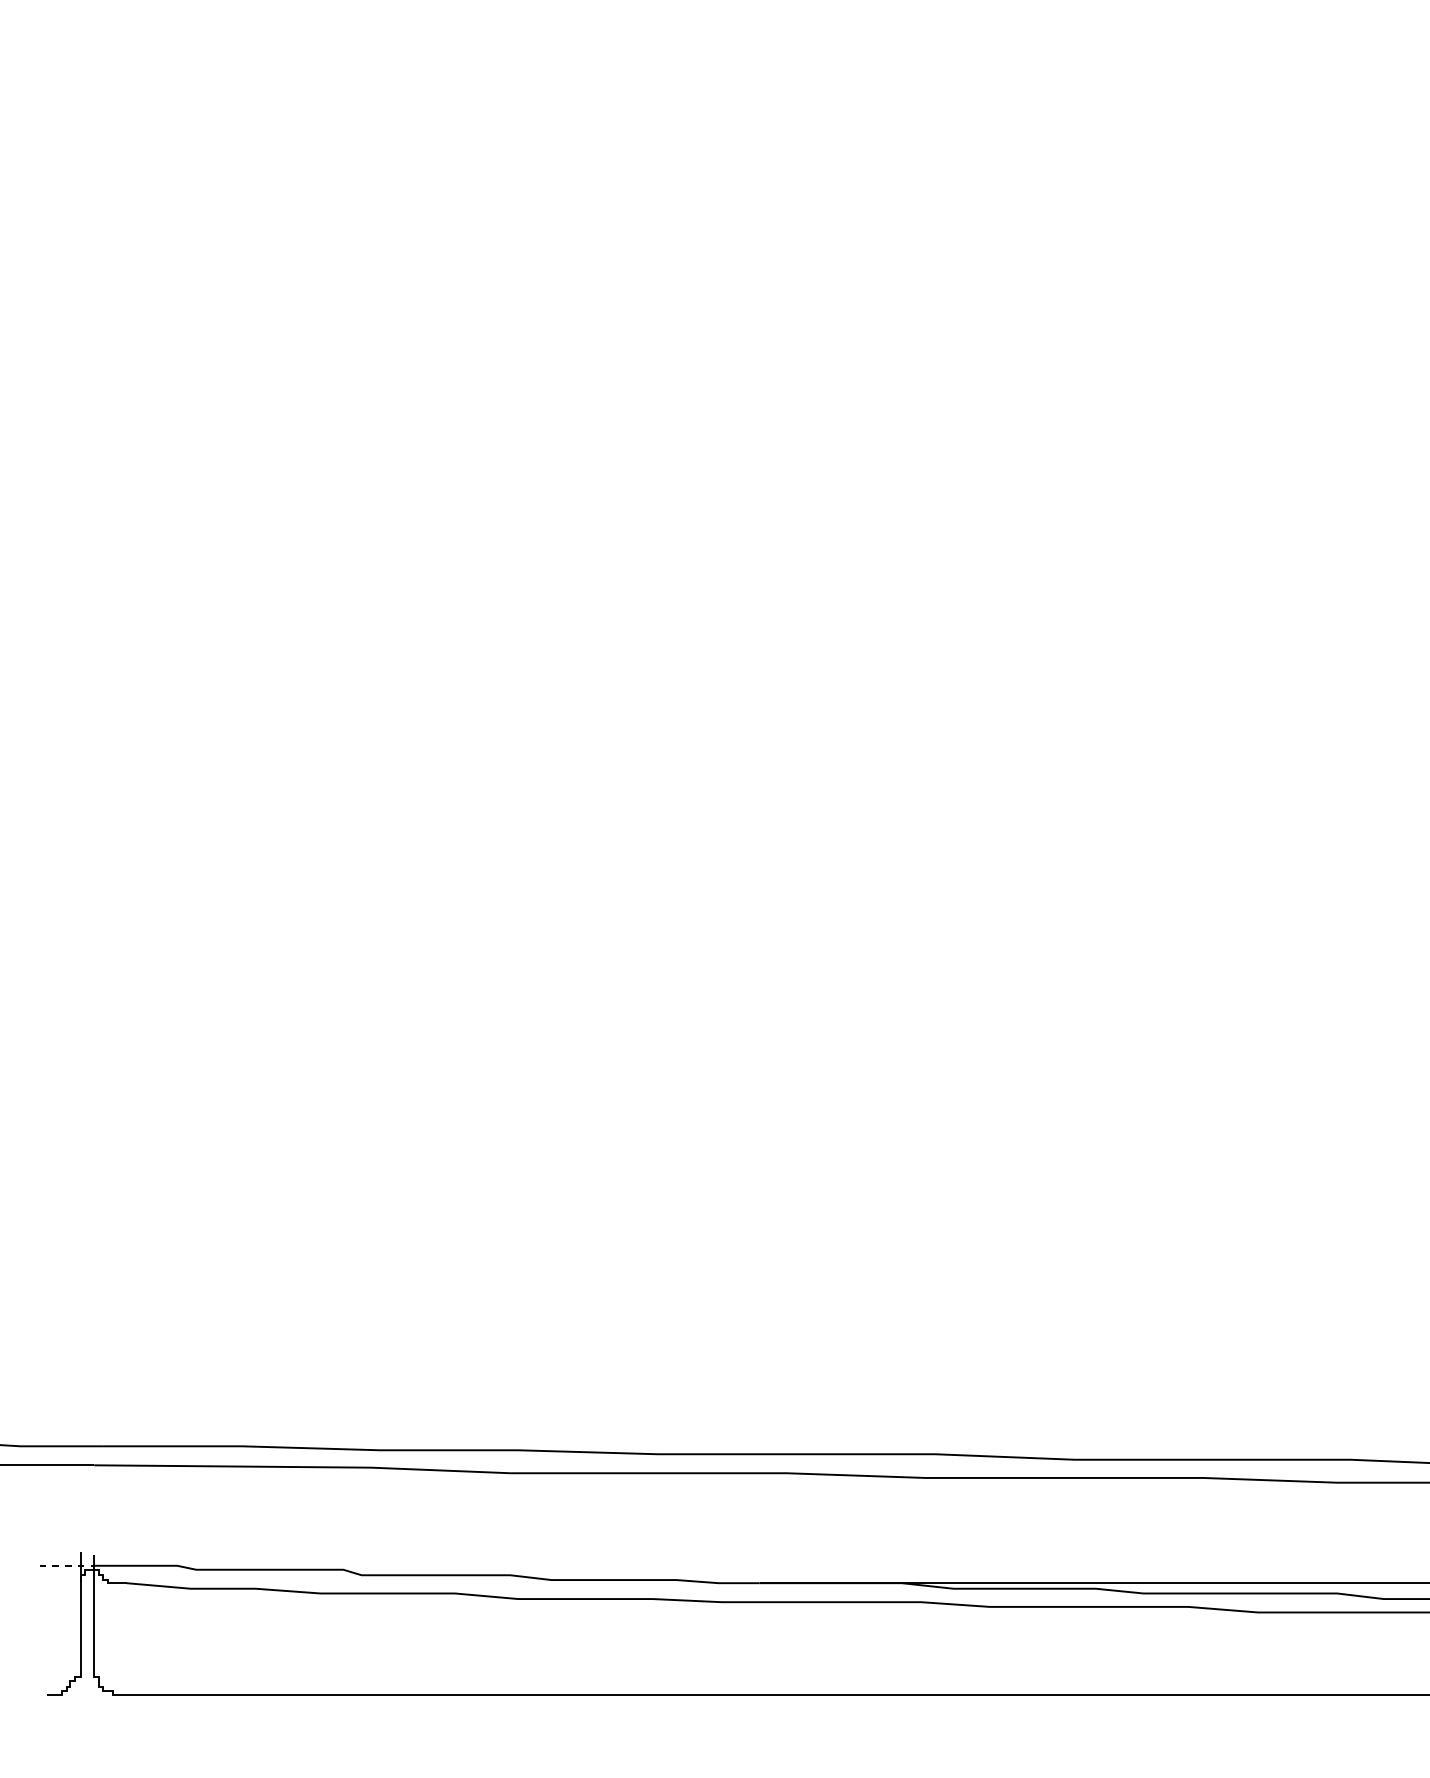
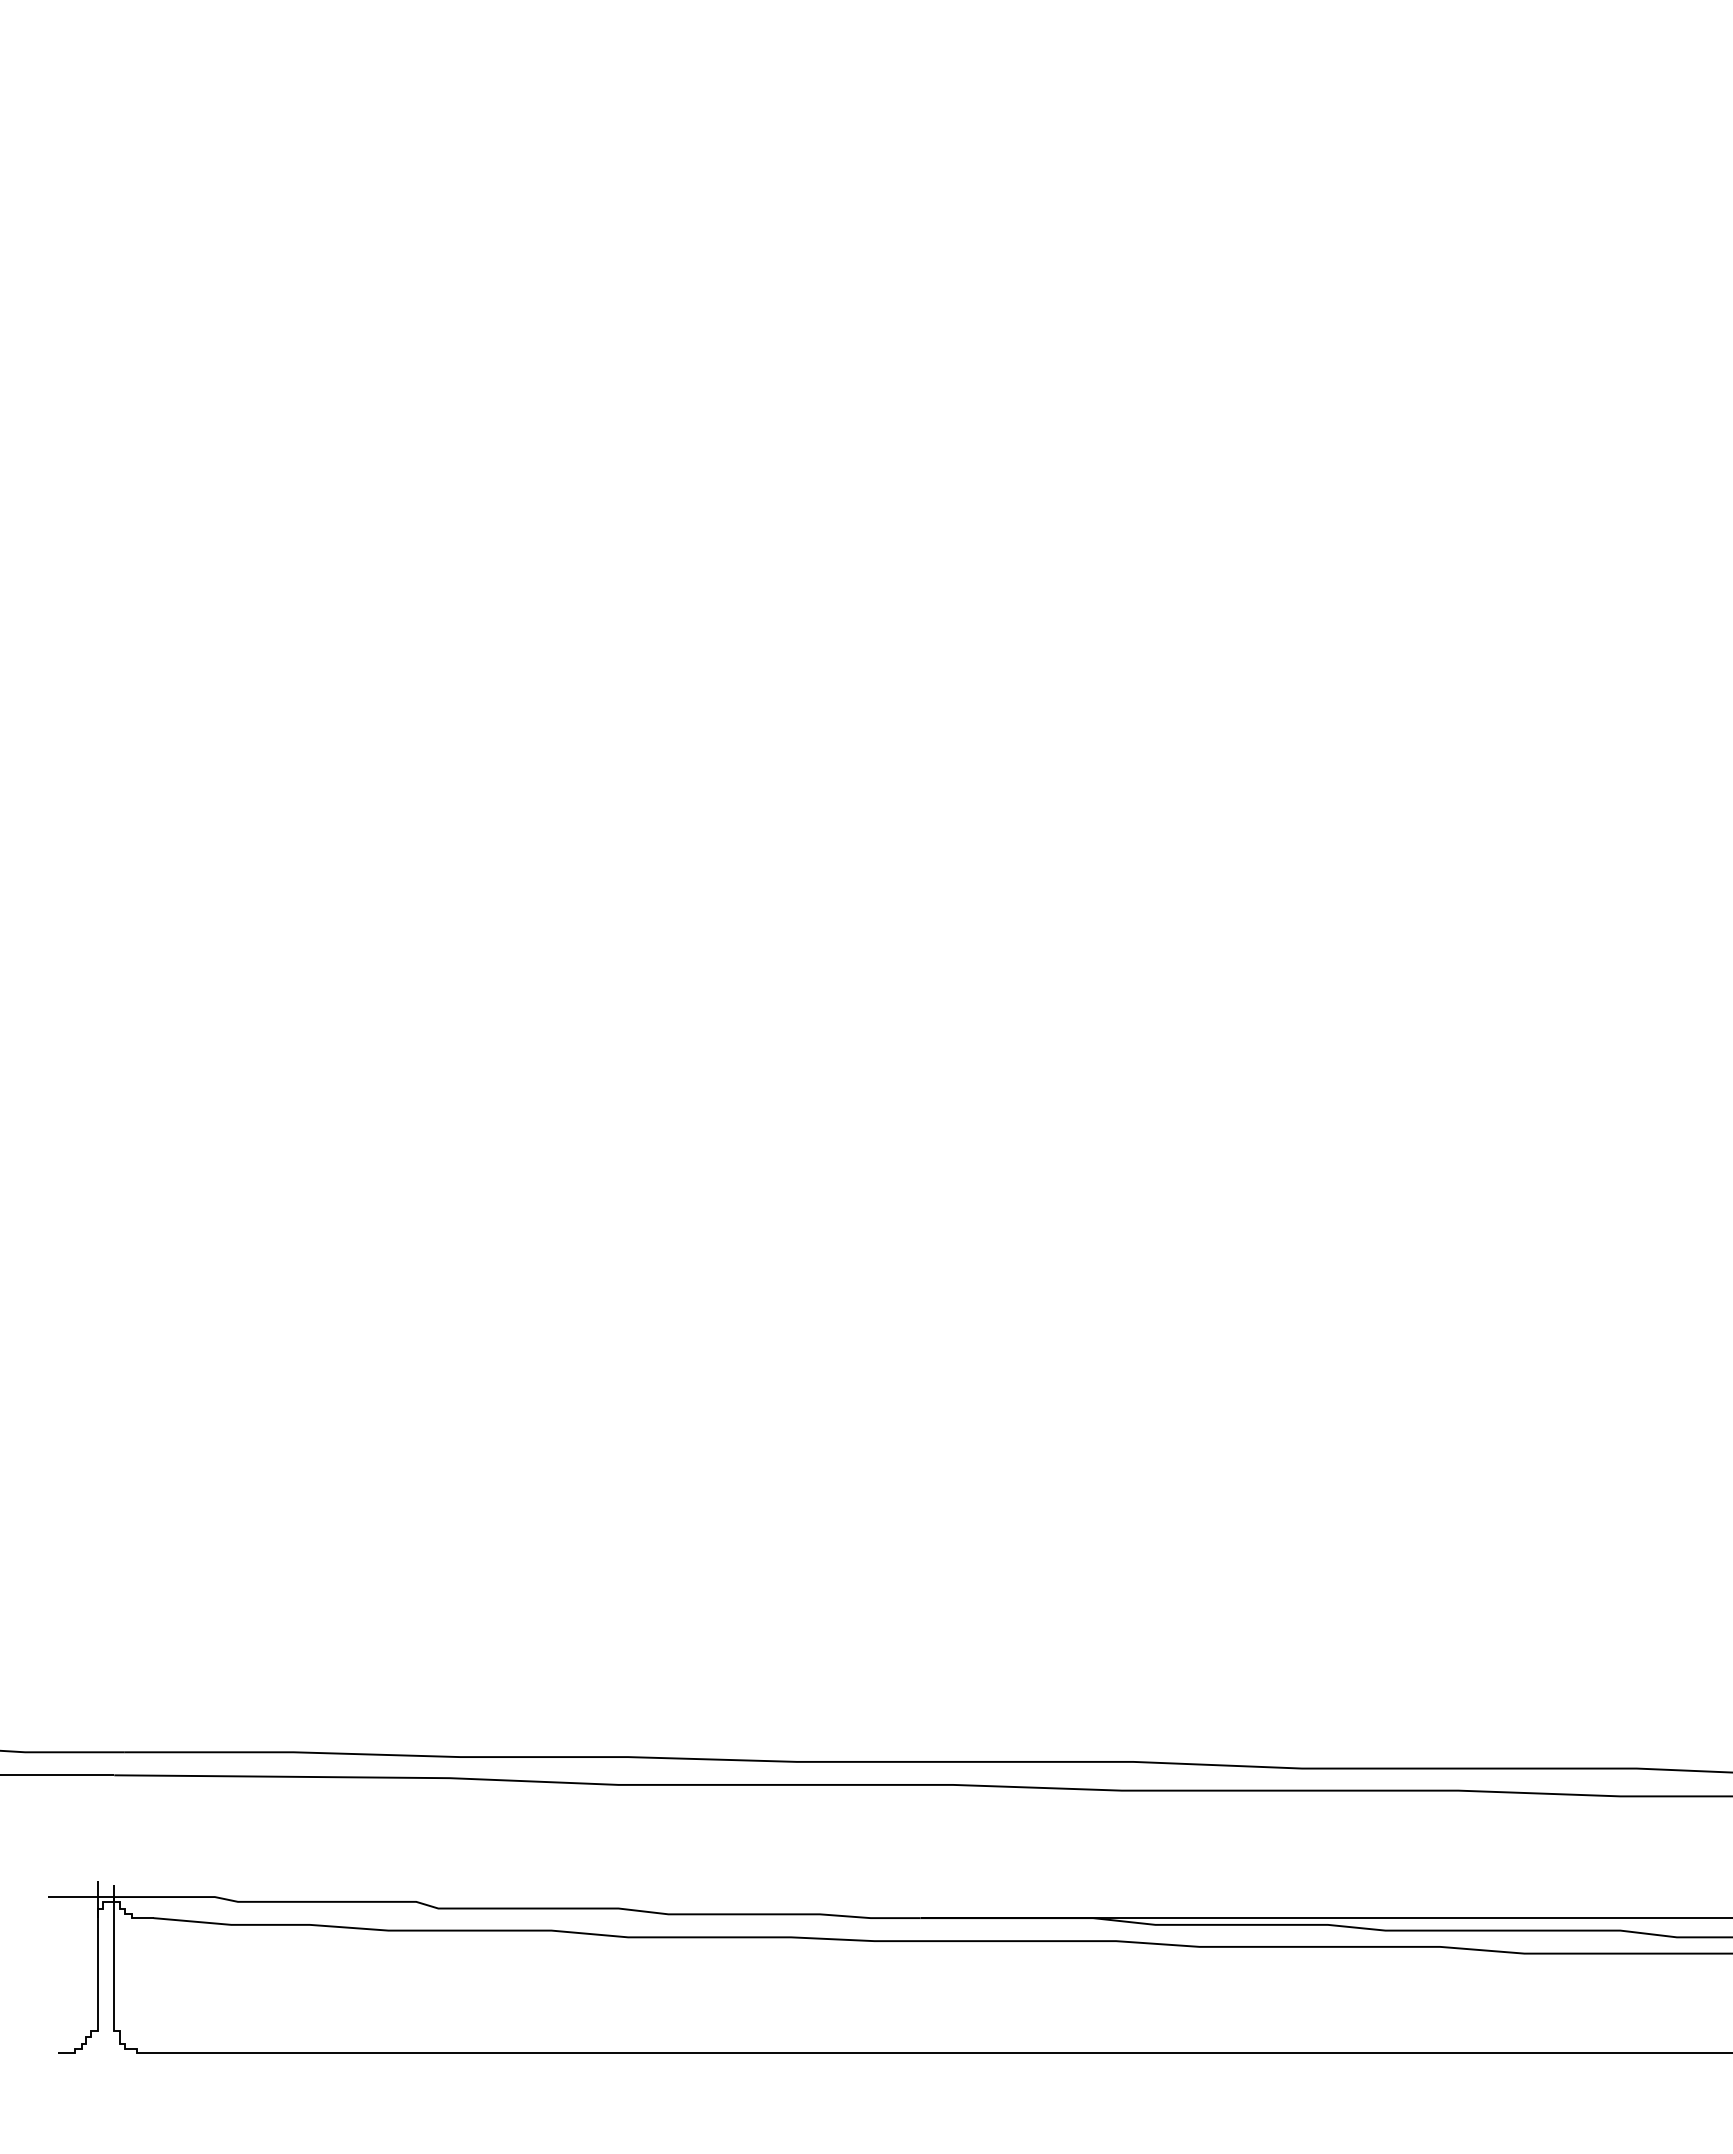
line: (67, 1566) -> (81, 1897), dashed -> solid

